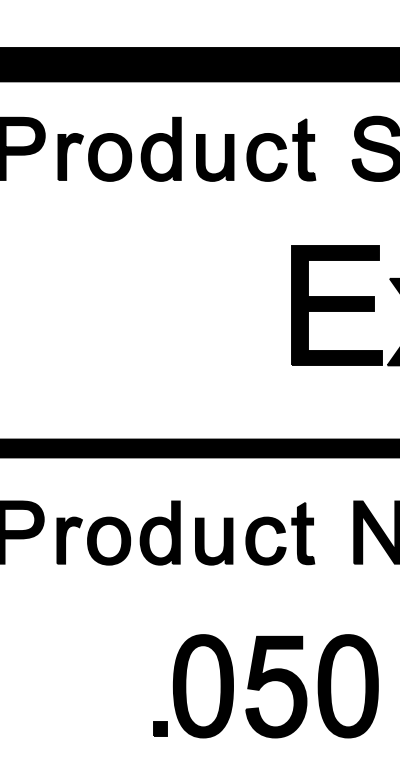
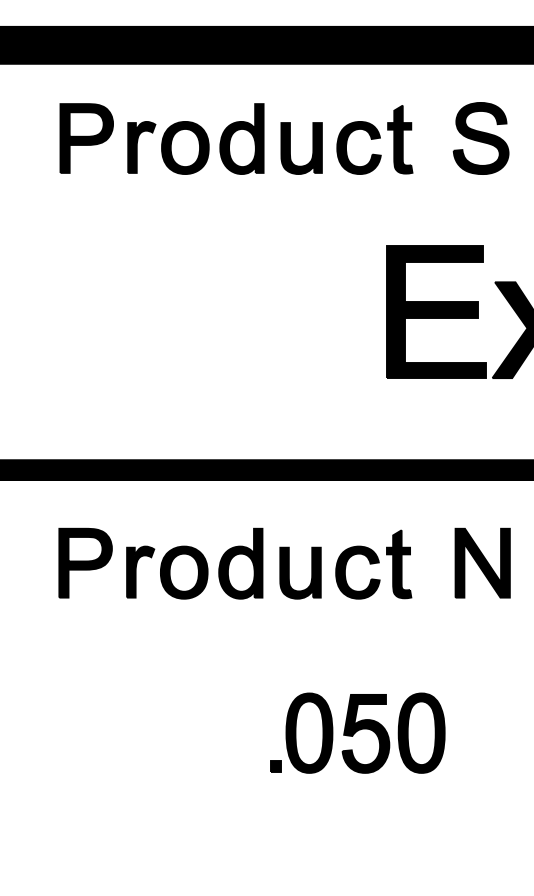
part: (265, 685) -> (357, 732), size x0.7

